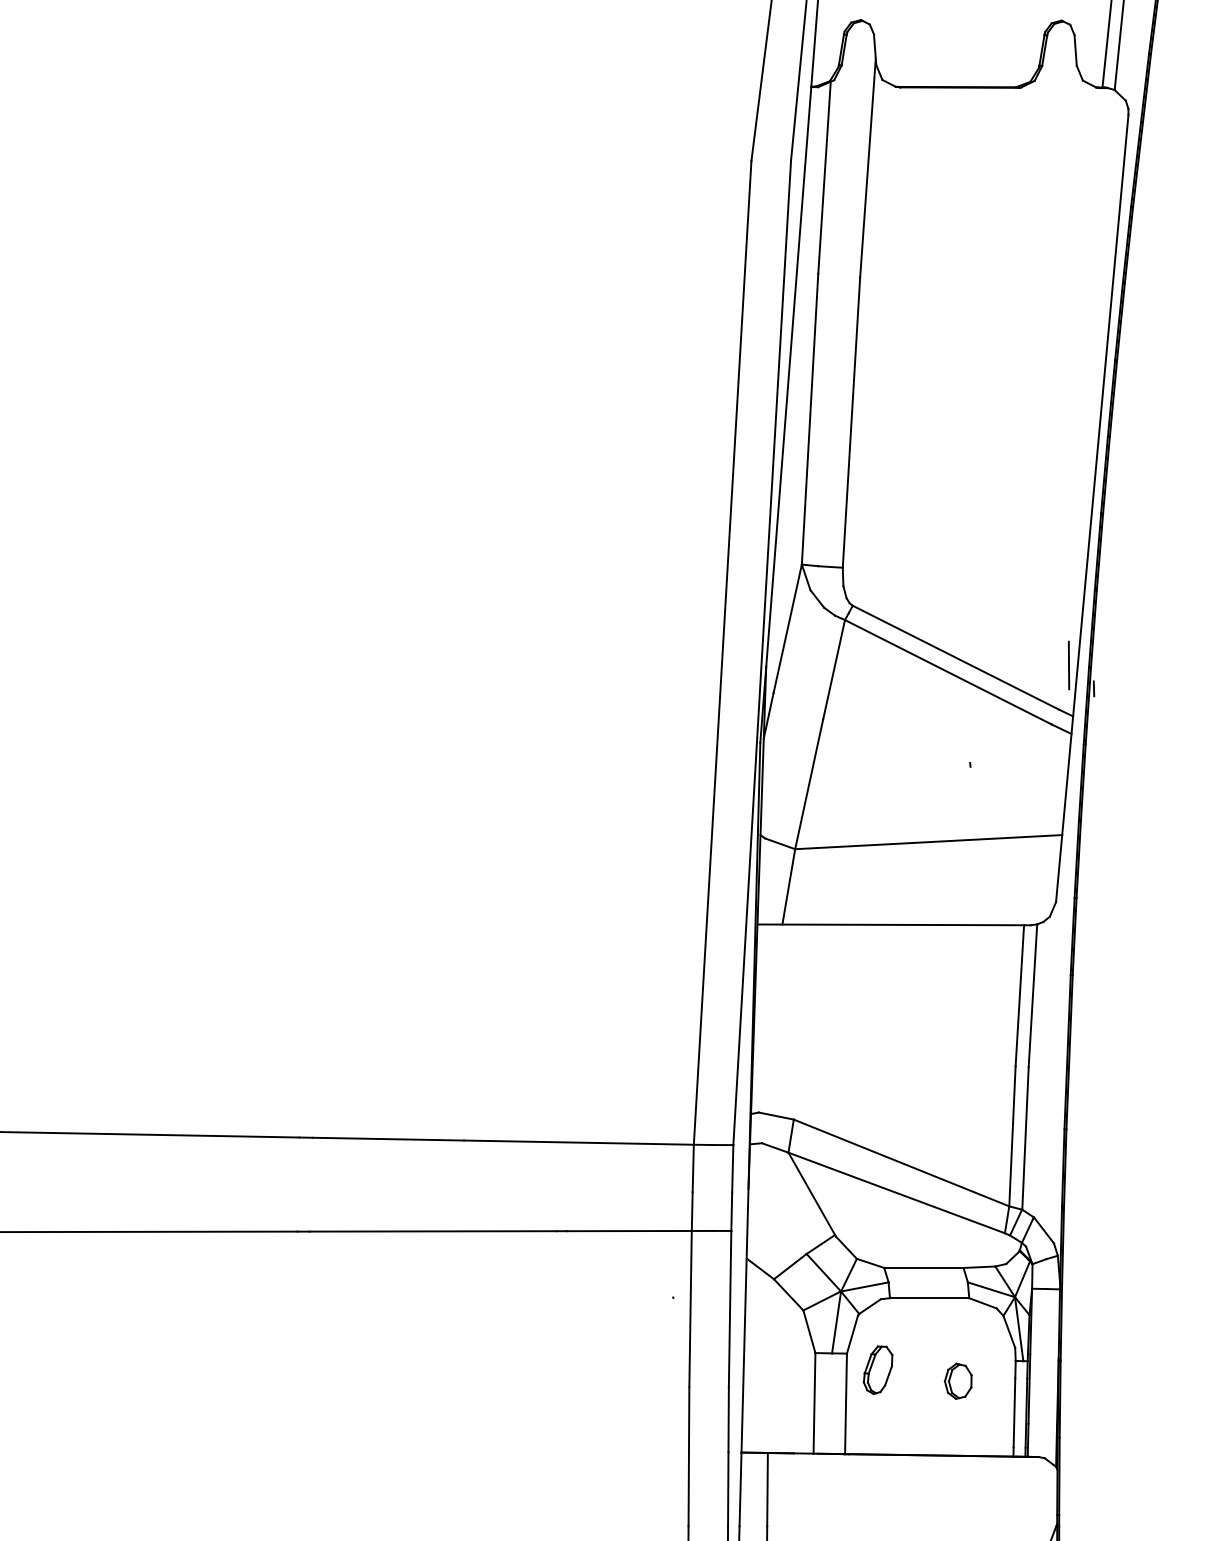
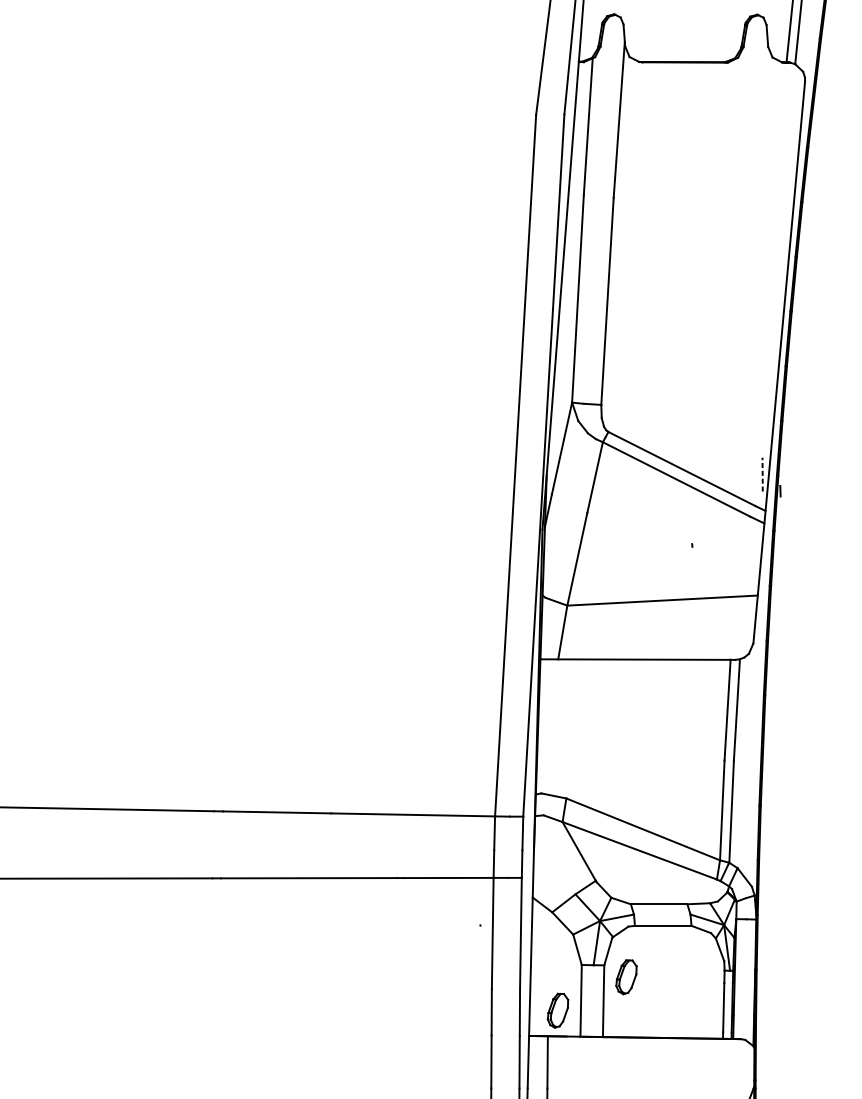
line: (1069, 665) -> (762, 474), solid -> dashed
part: (957, 1380) -> (683, 984), removed
part: (781, 1416) -> (557, 1010), added

